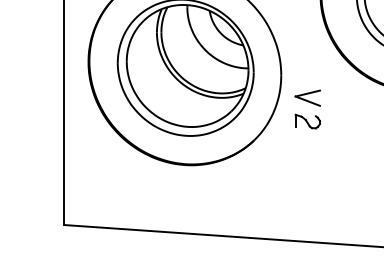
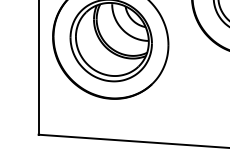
part: (308, 109) -> (184, 65), removed

